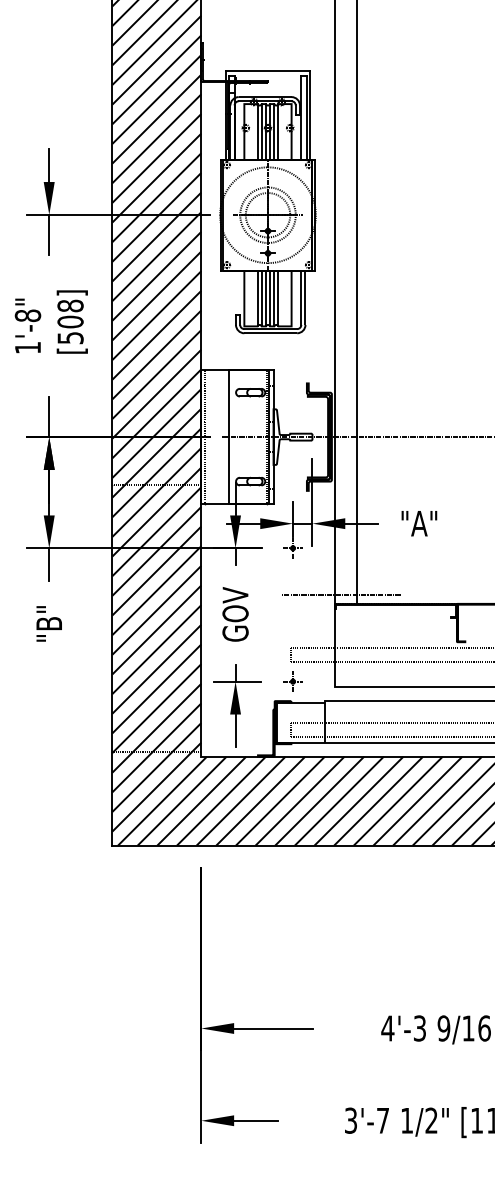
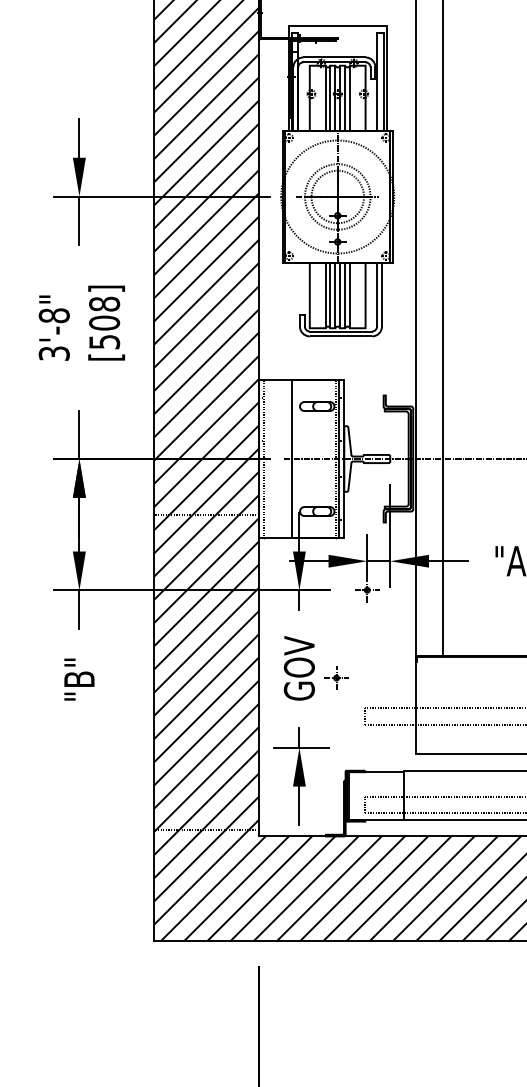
text: (27, 347) -> (53, 353), 1'-8" -> 3'-8"
line: (341, 594) -> (424, 644), removed
part: (292, 681) -> (335, 677), moved

